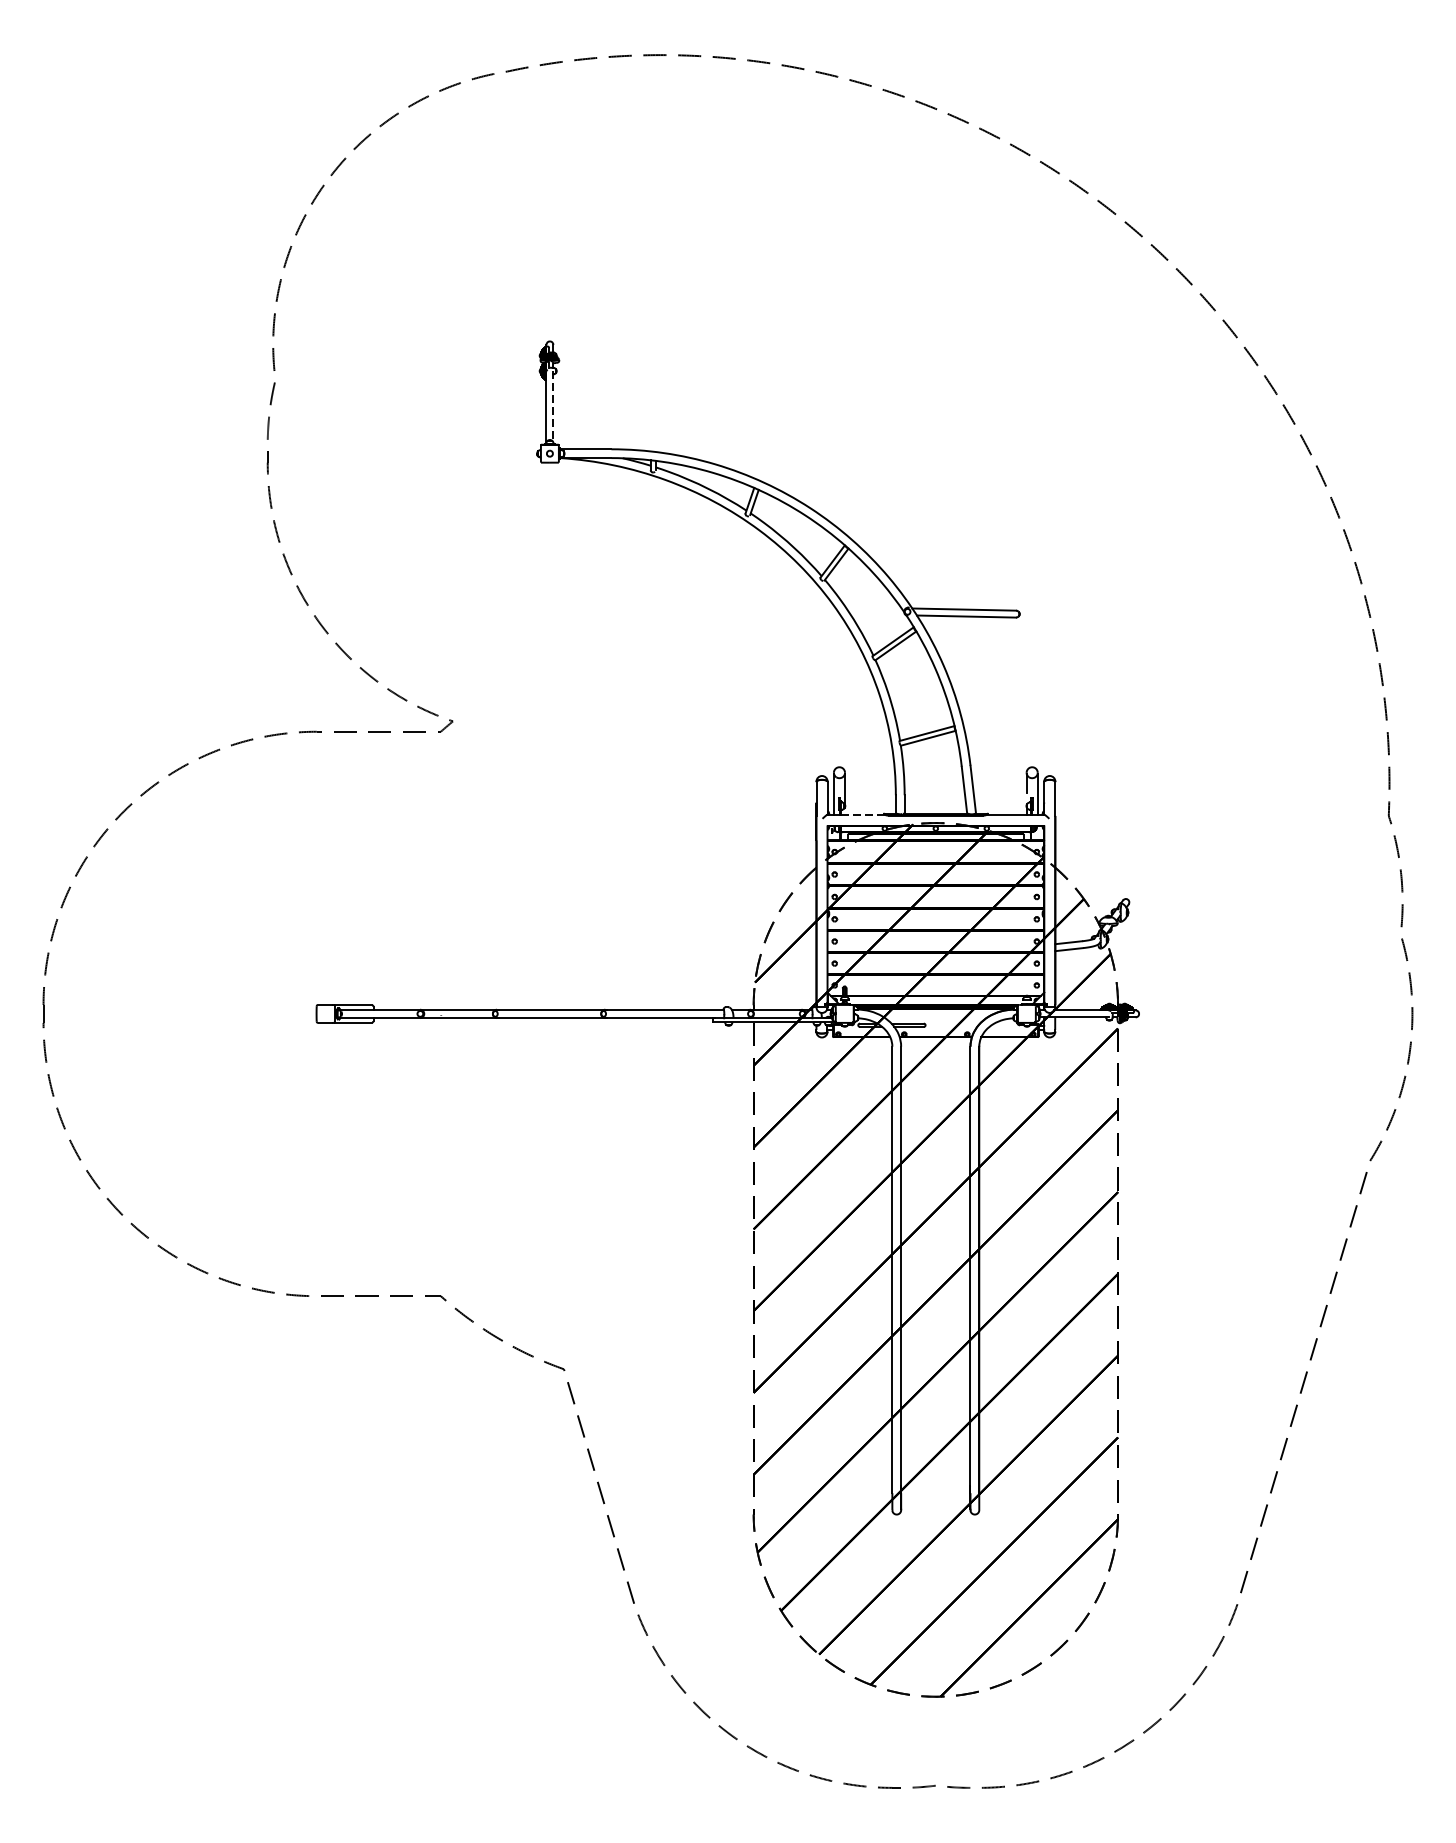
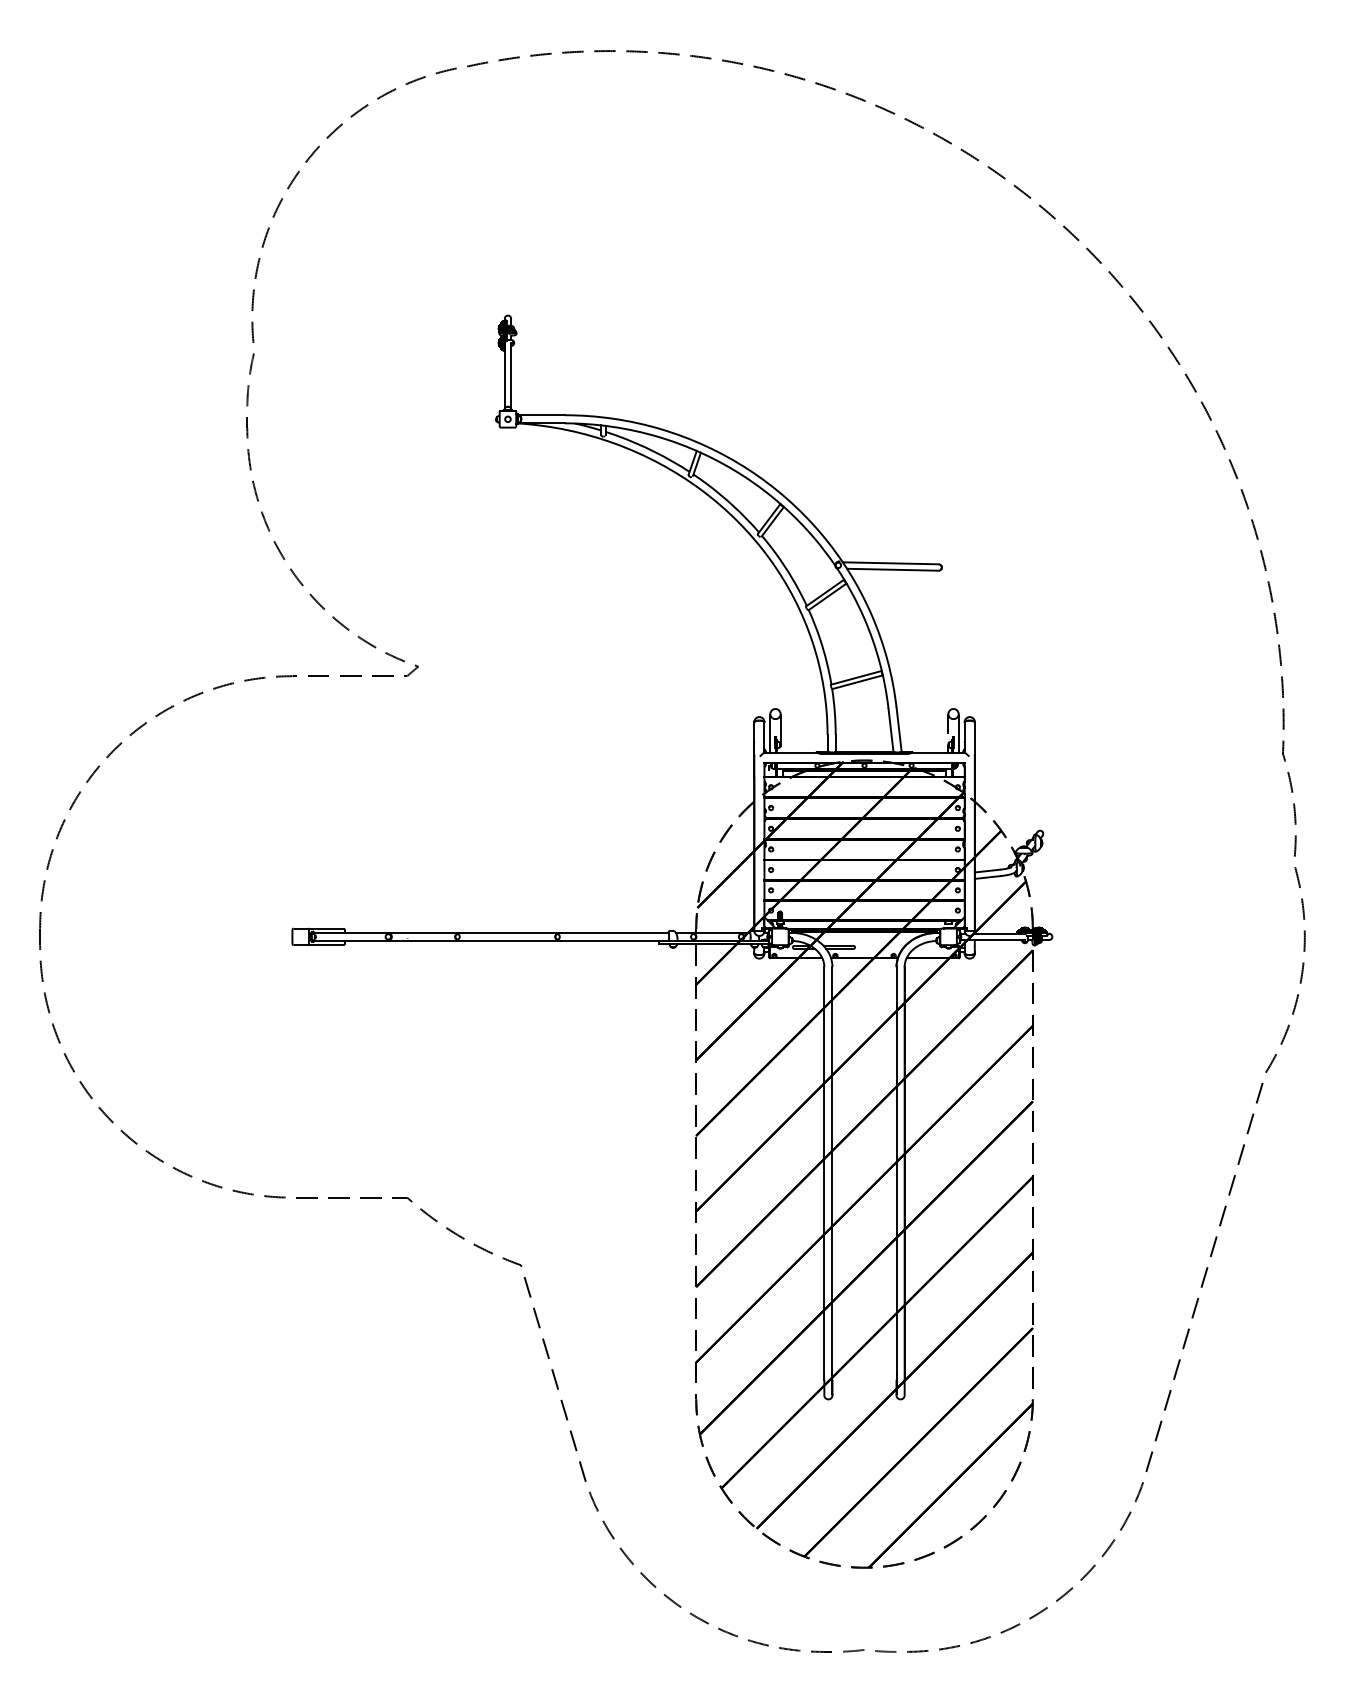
line: (553, 407) -> (511, 376), dashed -> solid
line: (863, 814) -> (797, 752), dashed -> solid

